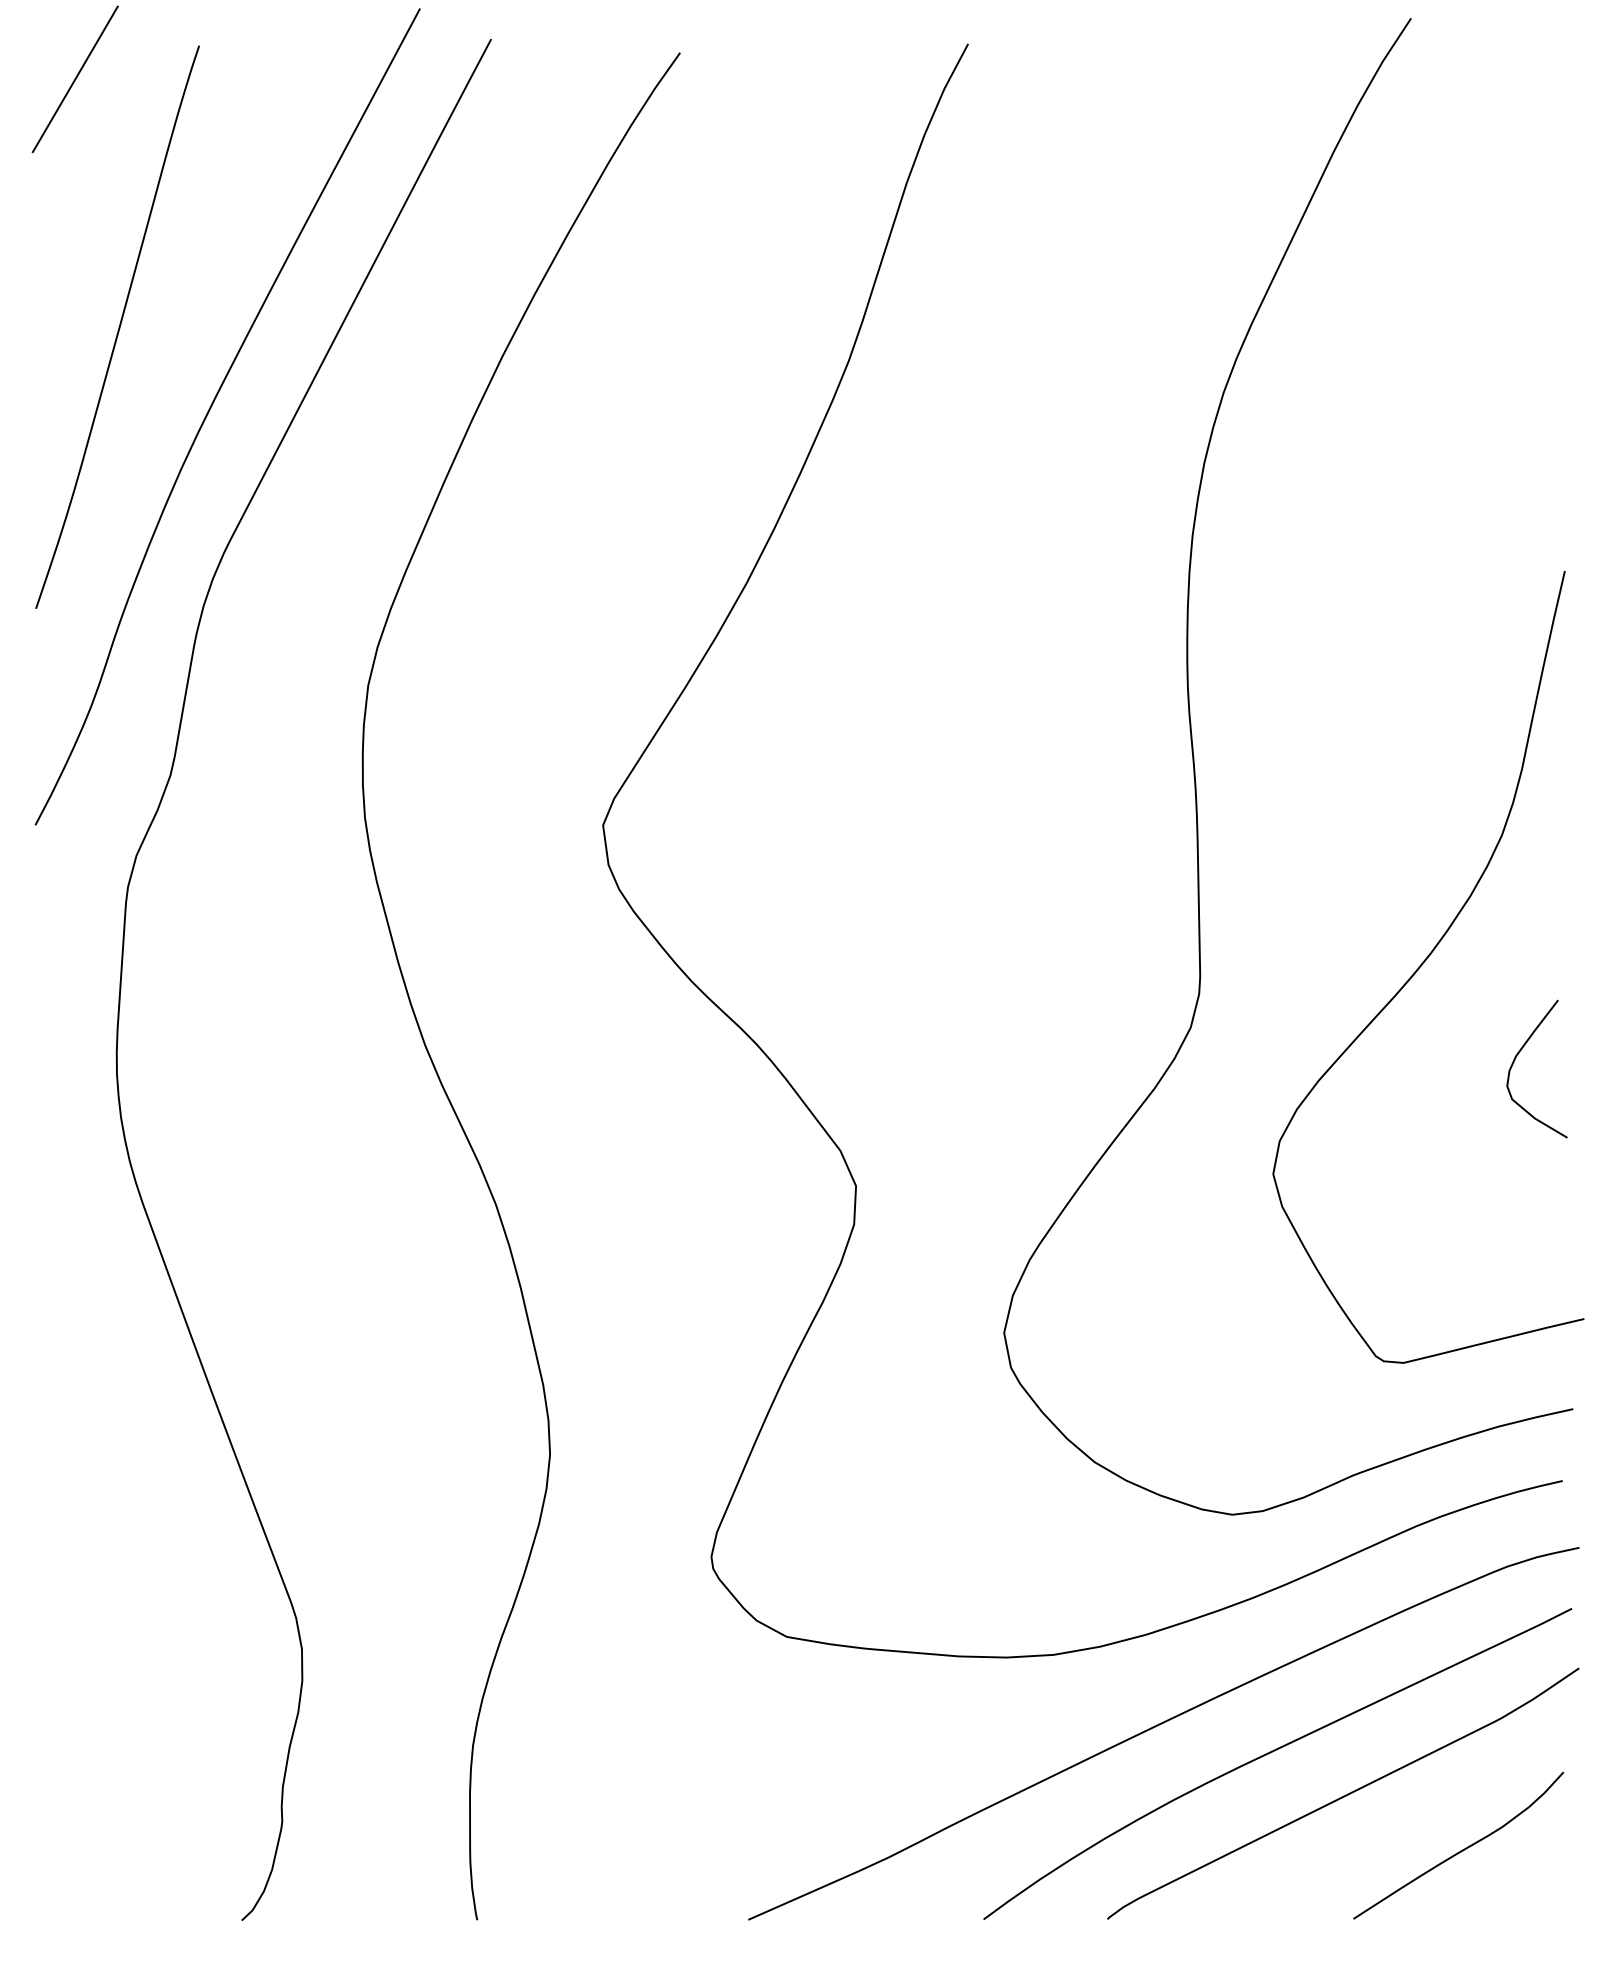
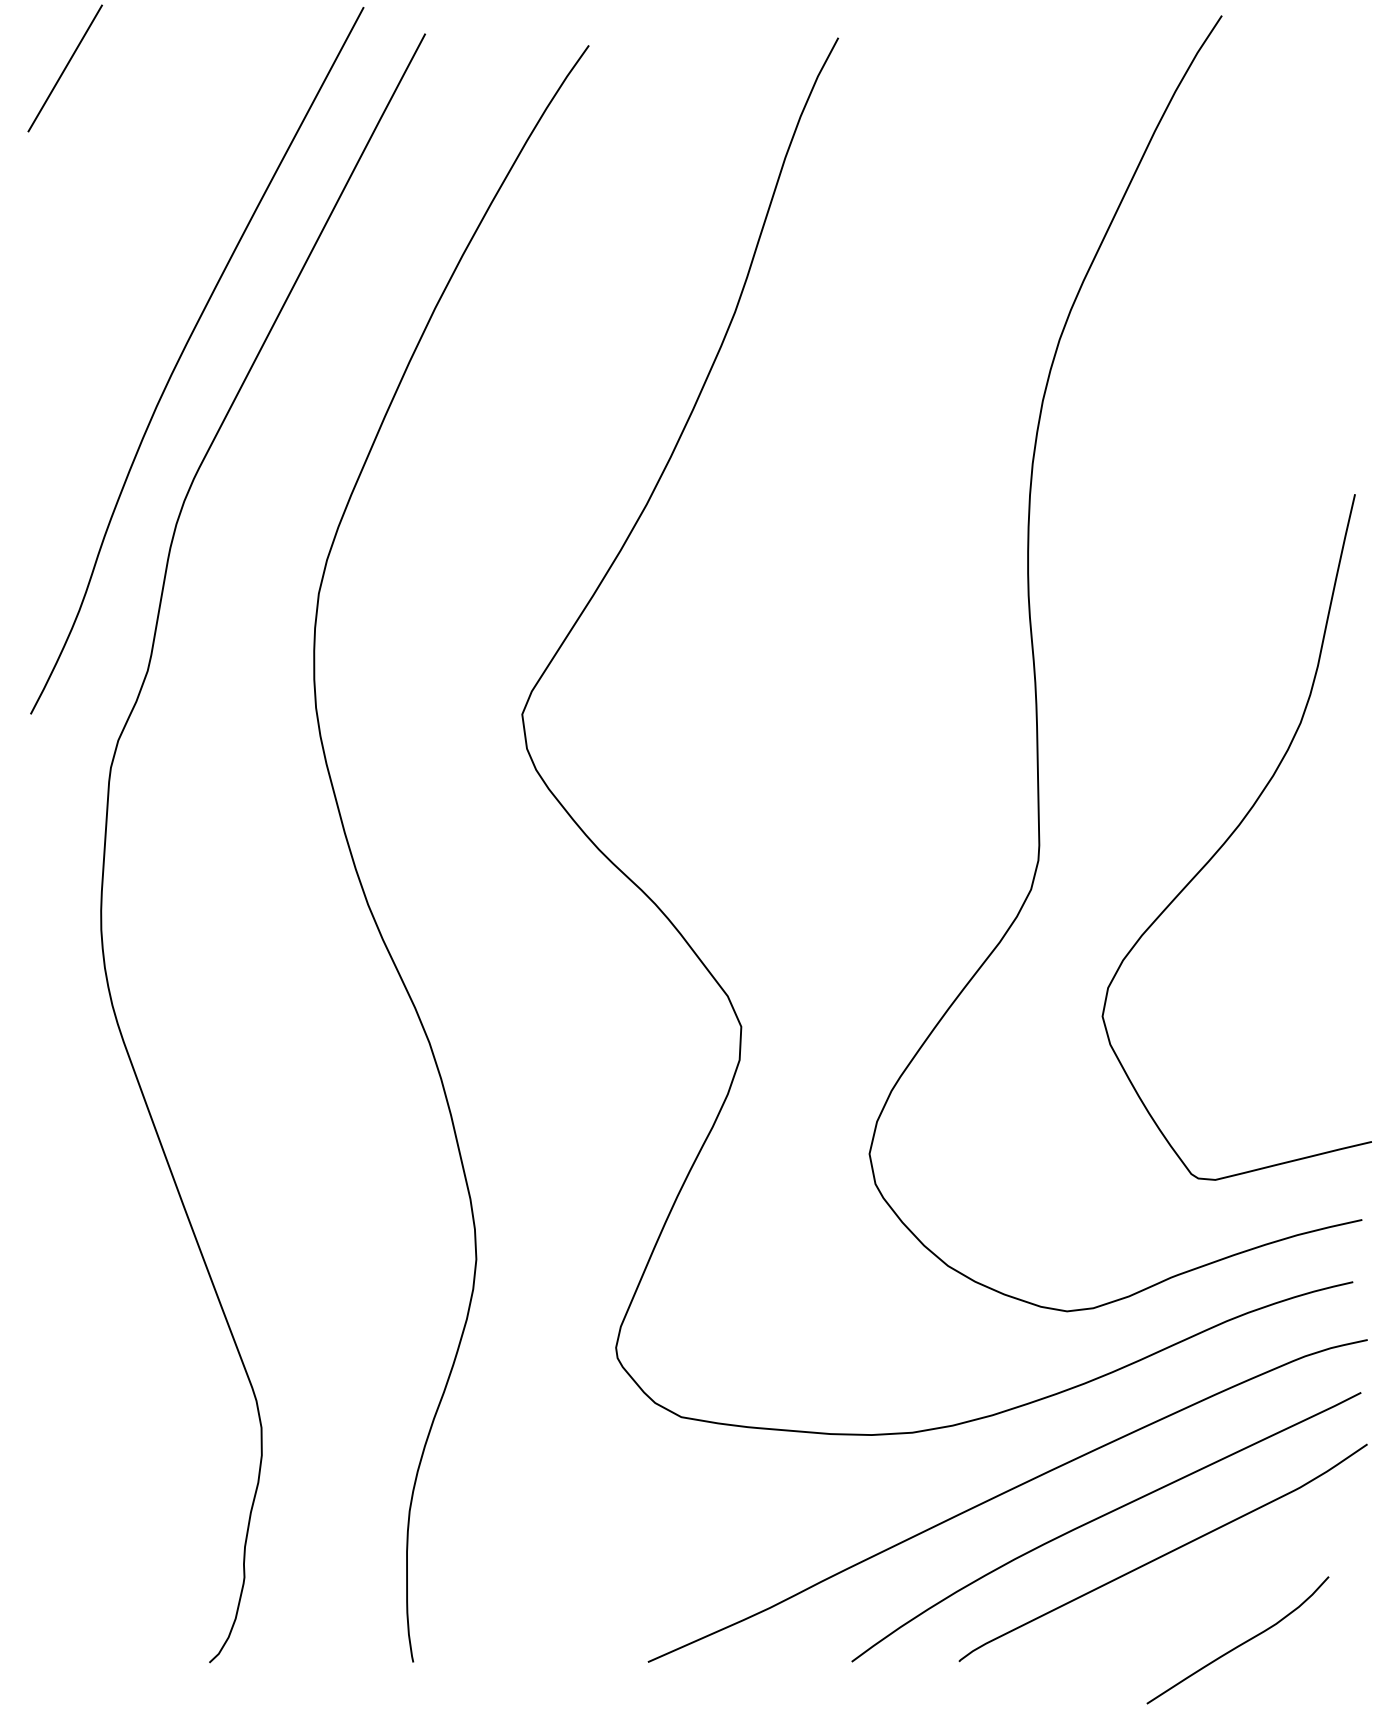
curve: (118, 326) -> (102, 282), removed
curve: (1516, 1058) -> (1313, 916), removed
curve: (1460, 1850) -> (1239, 1644), moved

